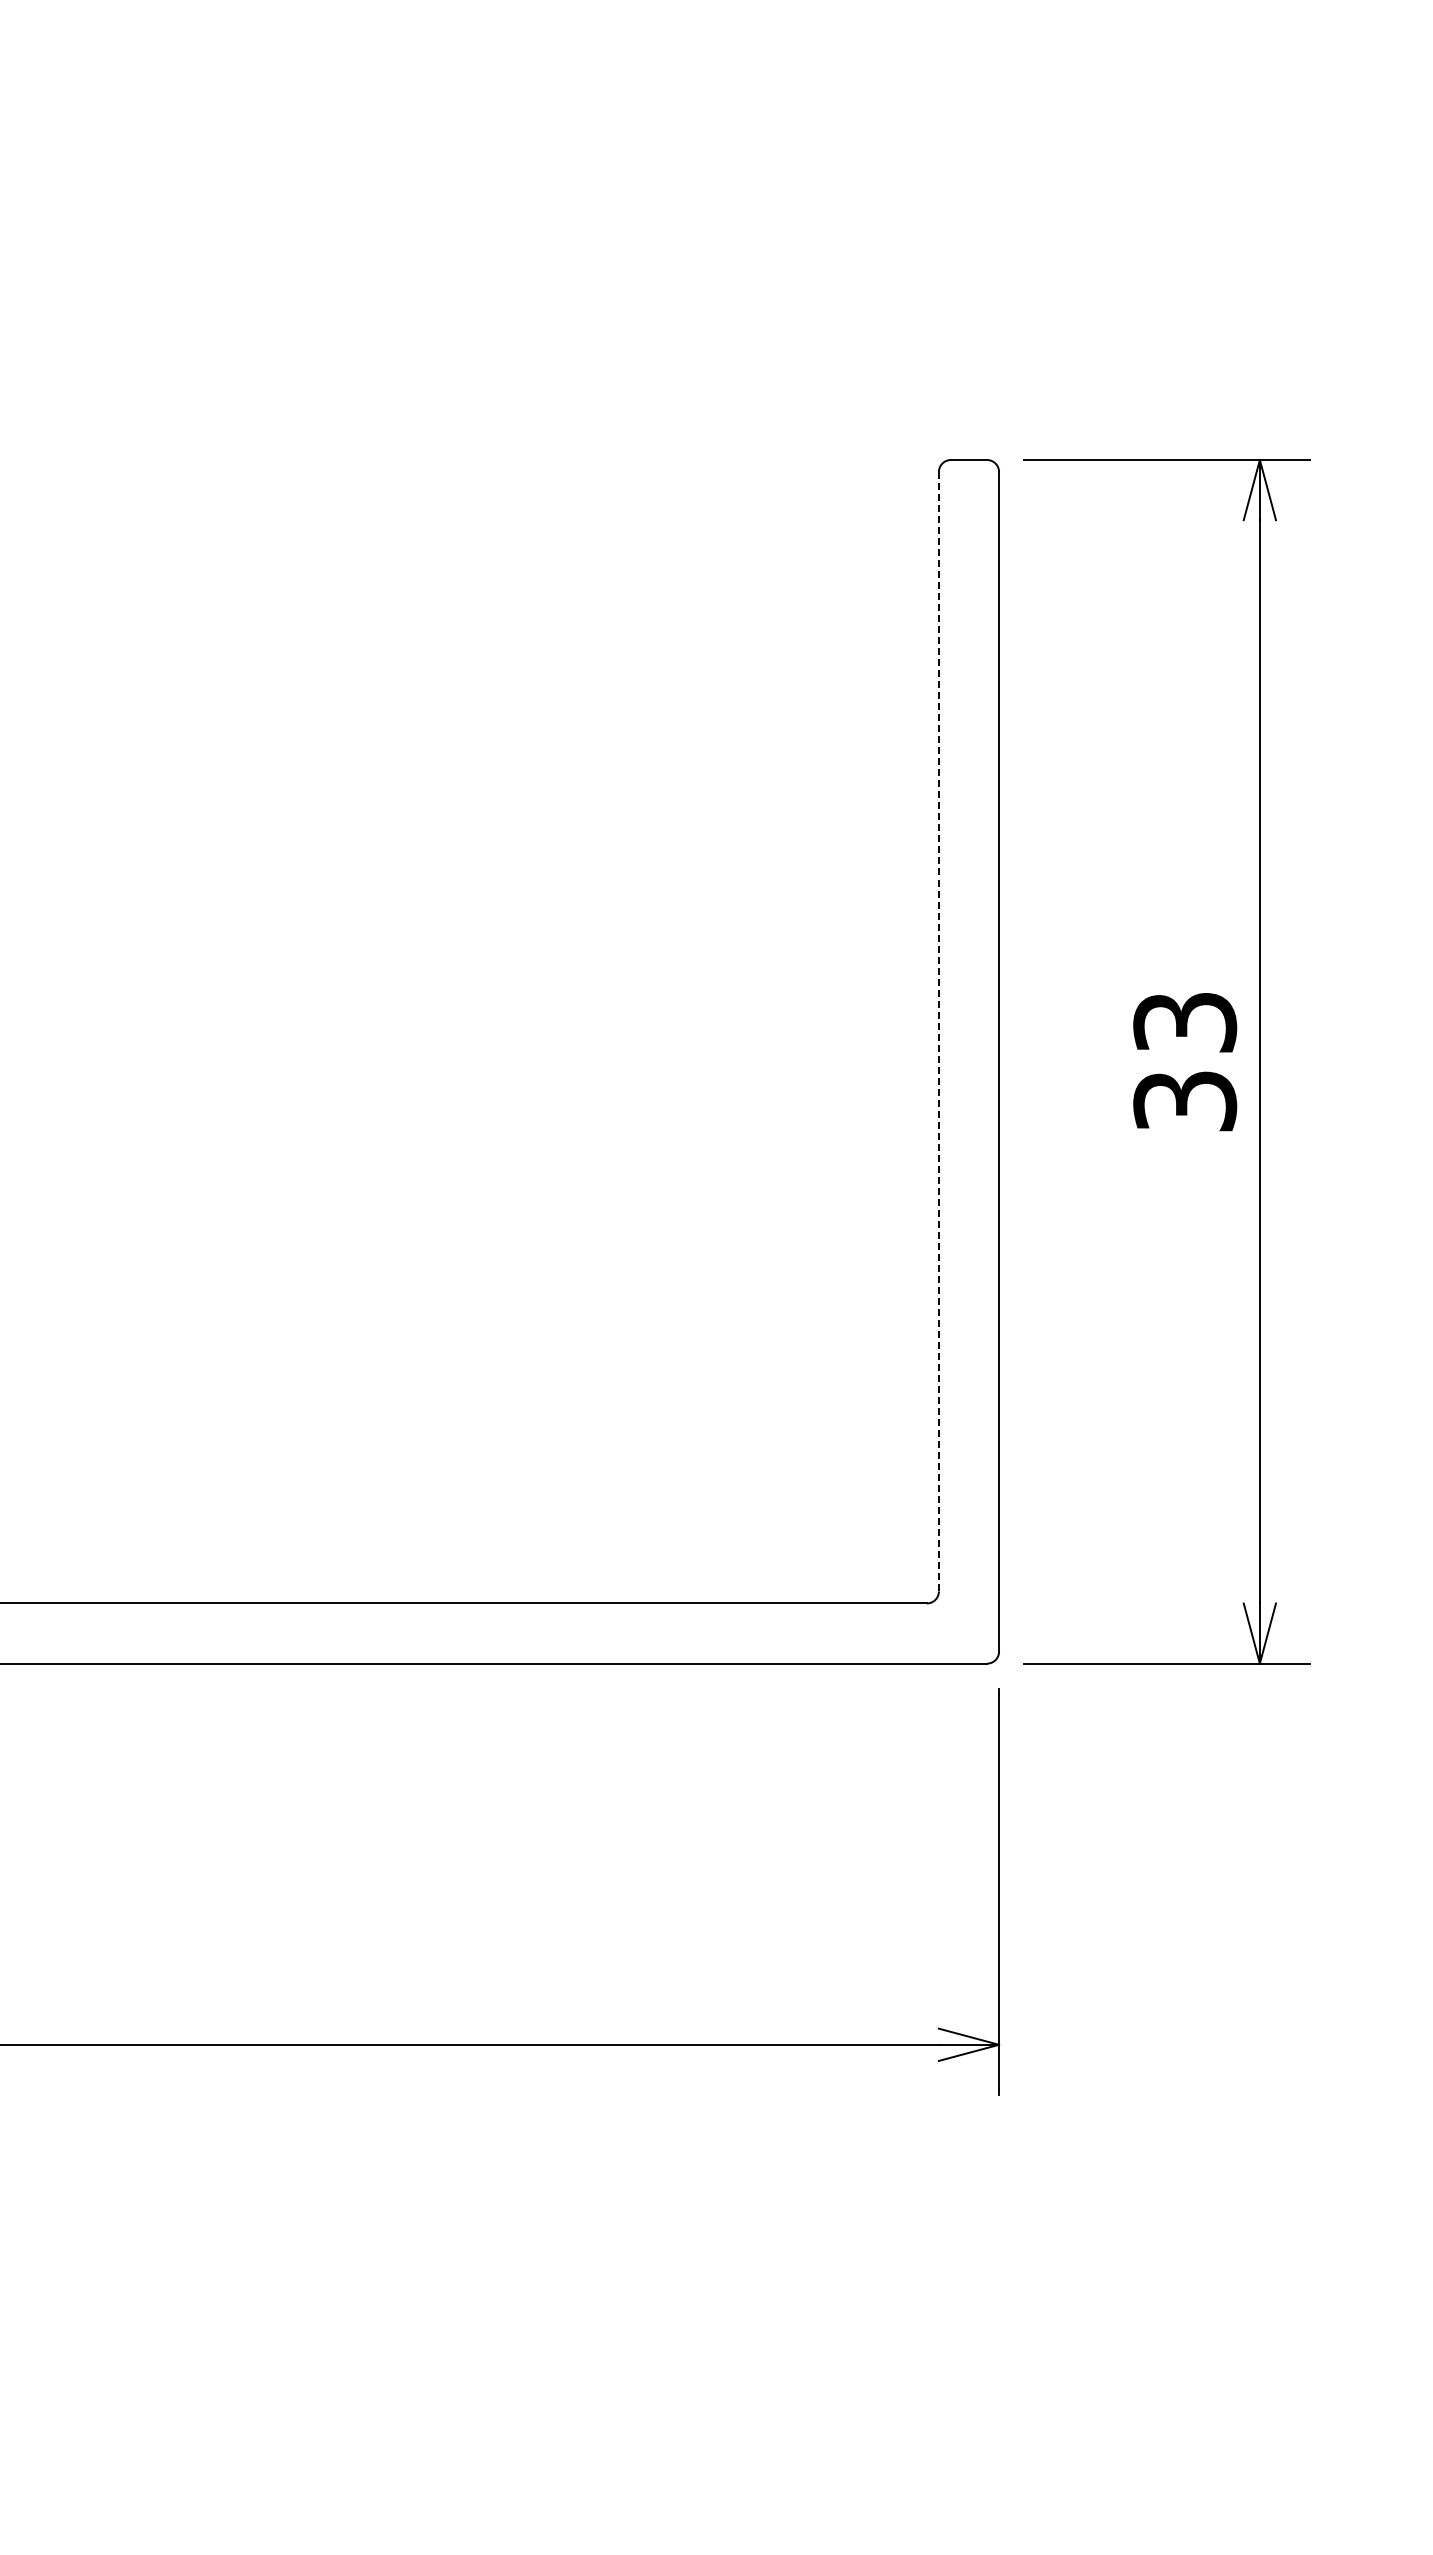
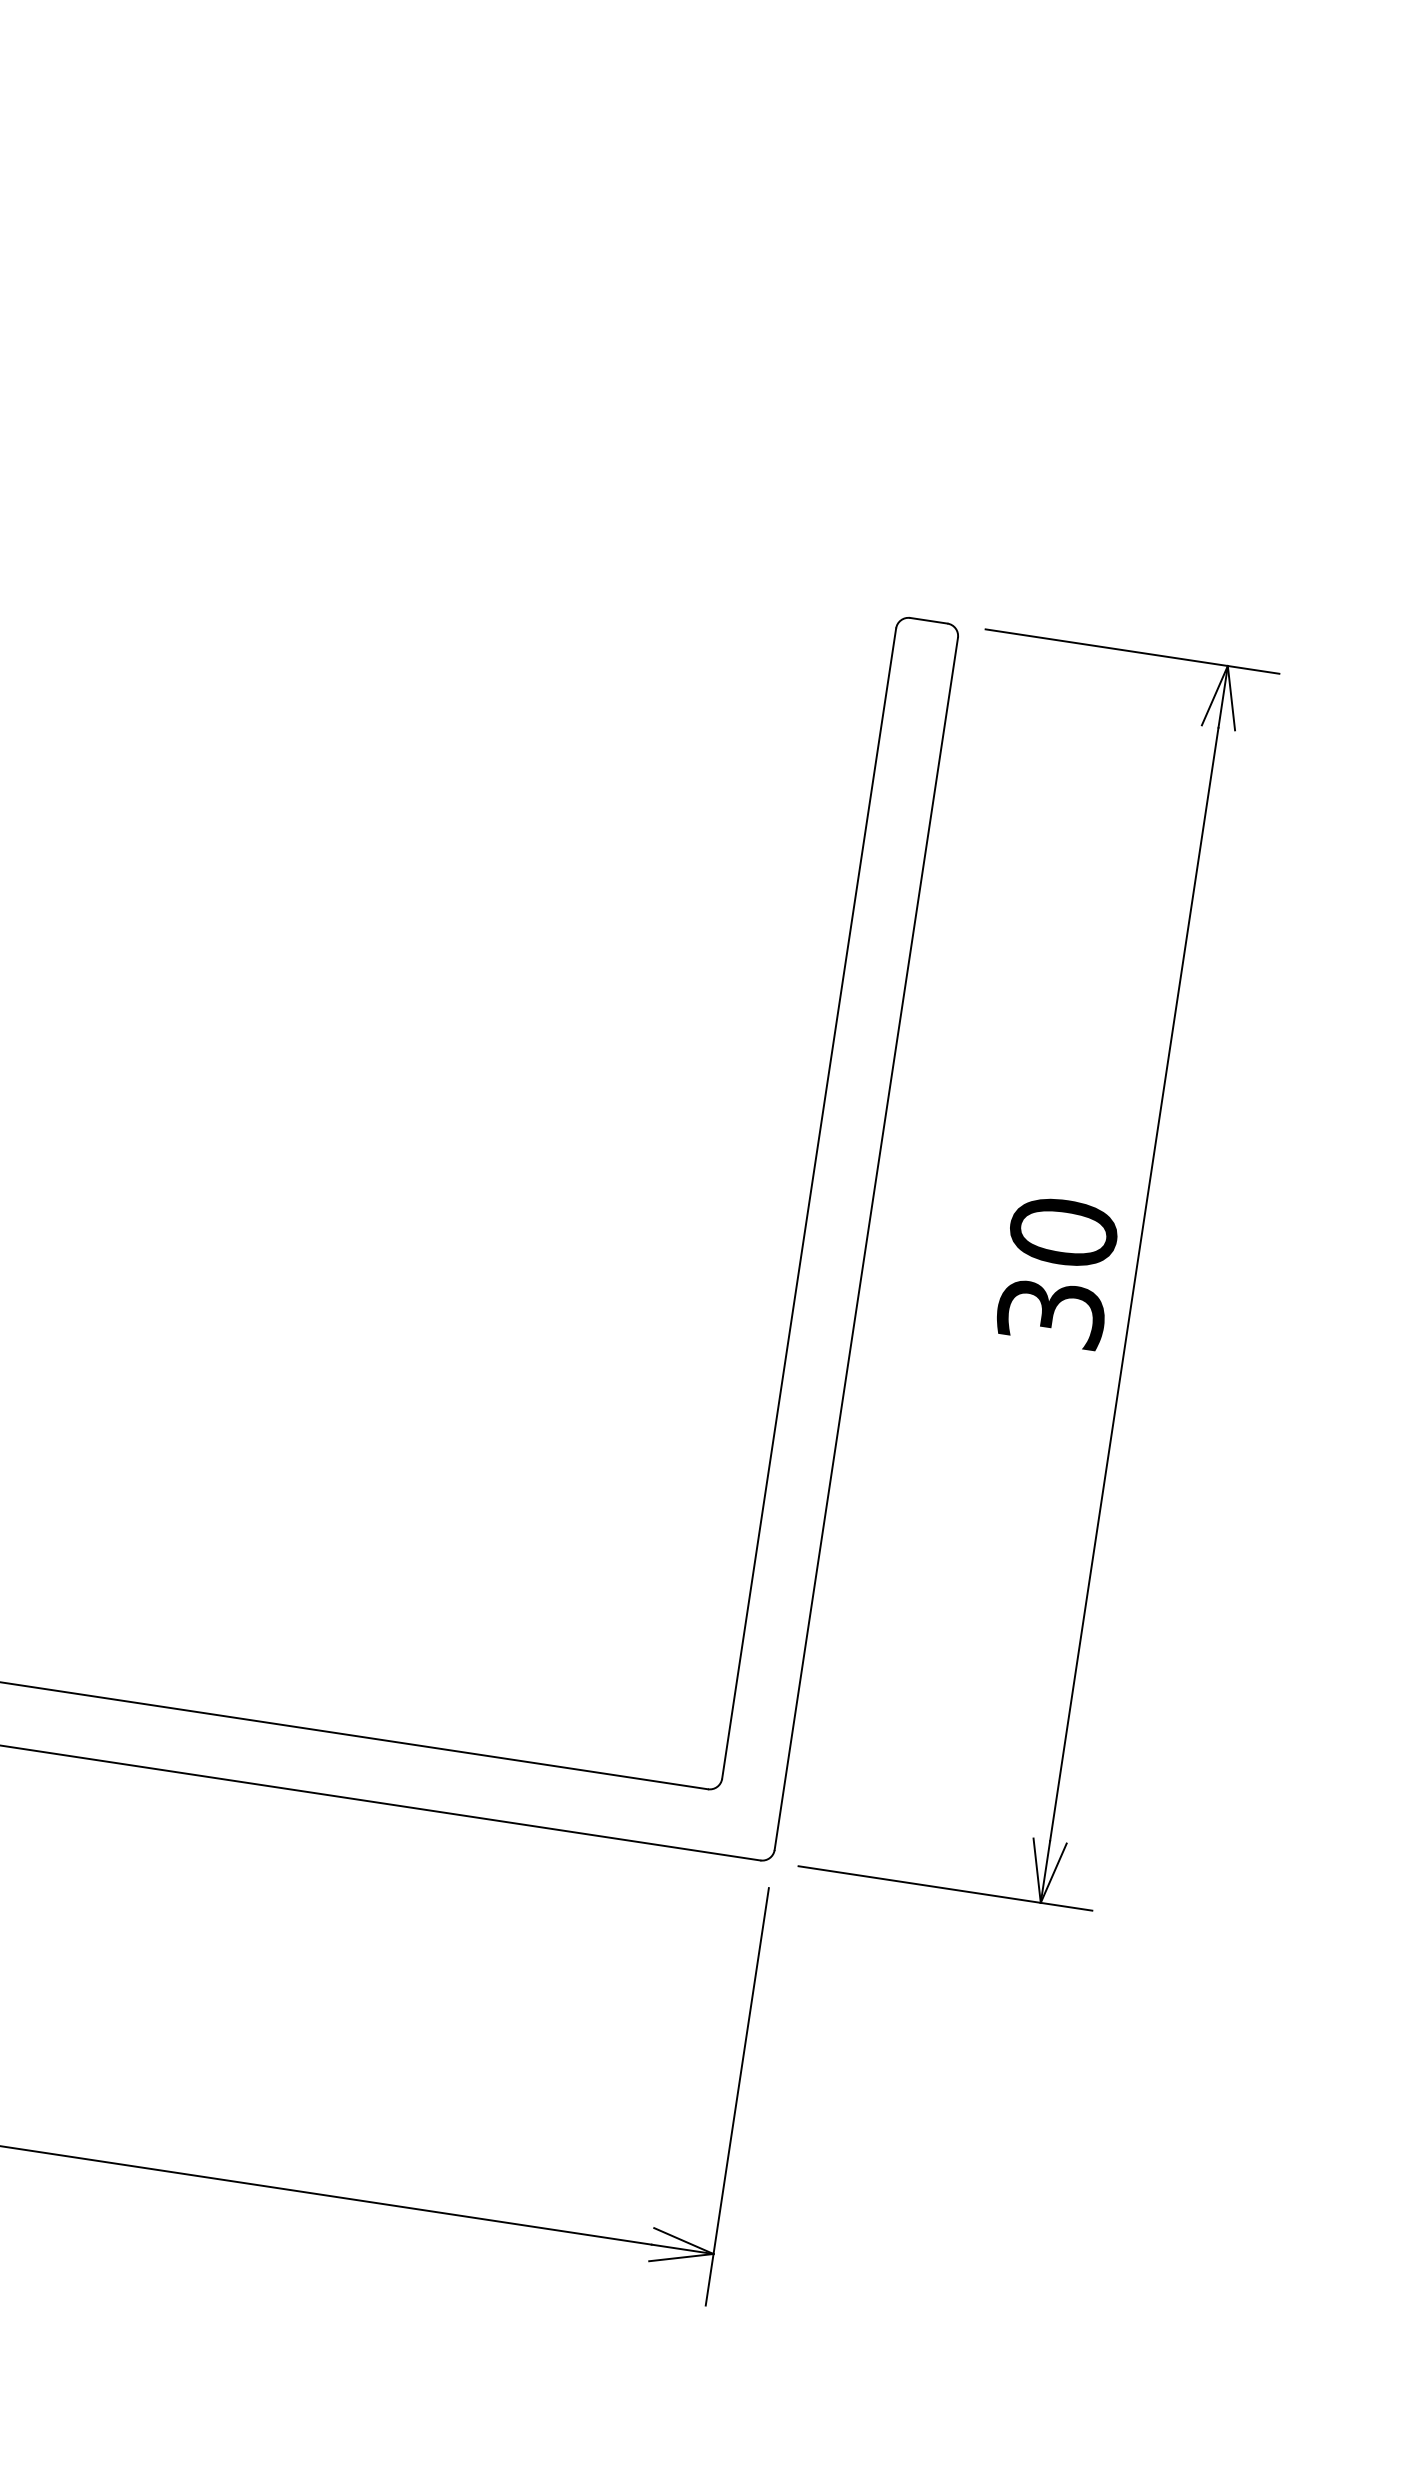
text: (1185, 1022) -> (1063, 1232), 33 -> 30
line: (938, 1031) -> (808, 1203), dashed -> solid

